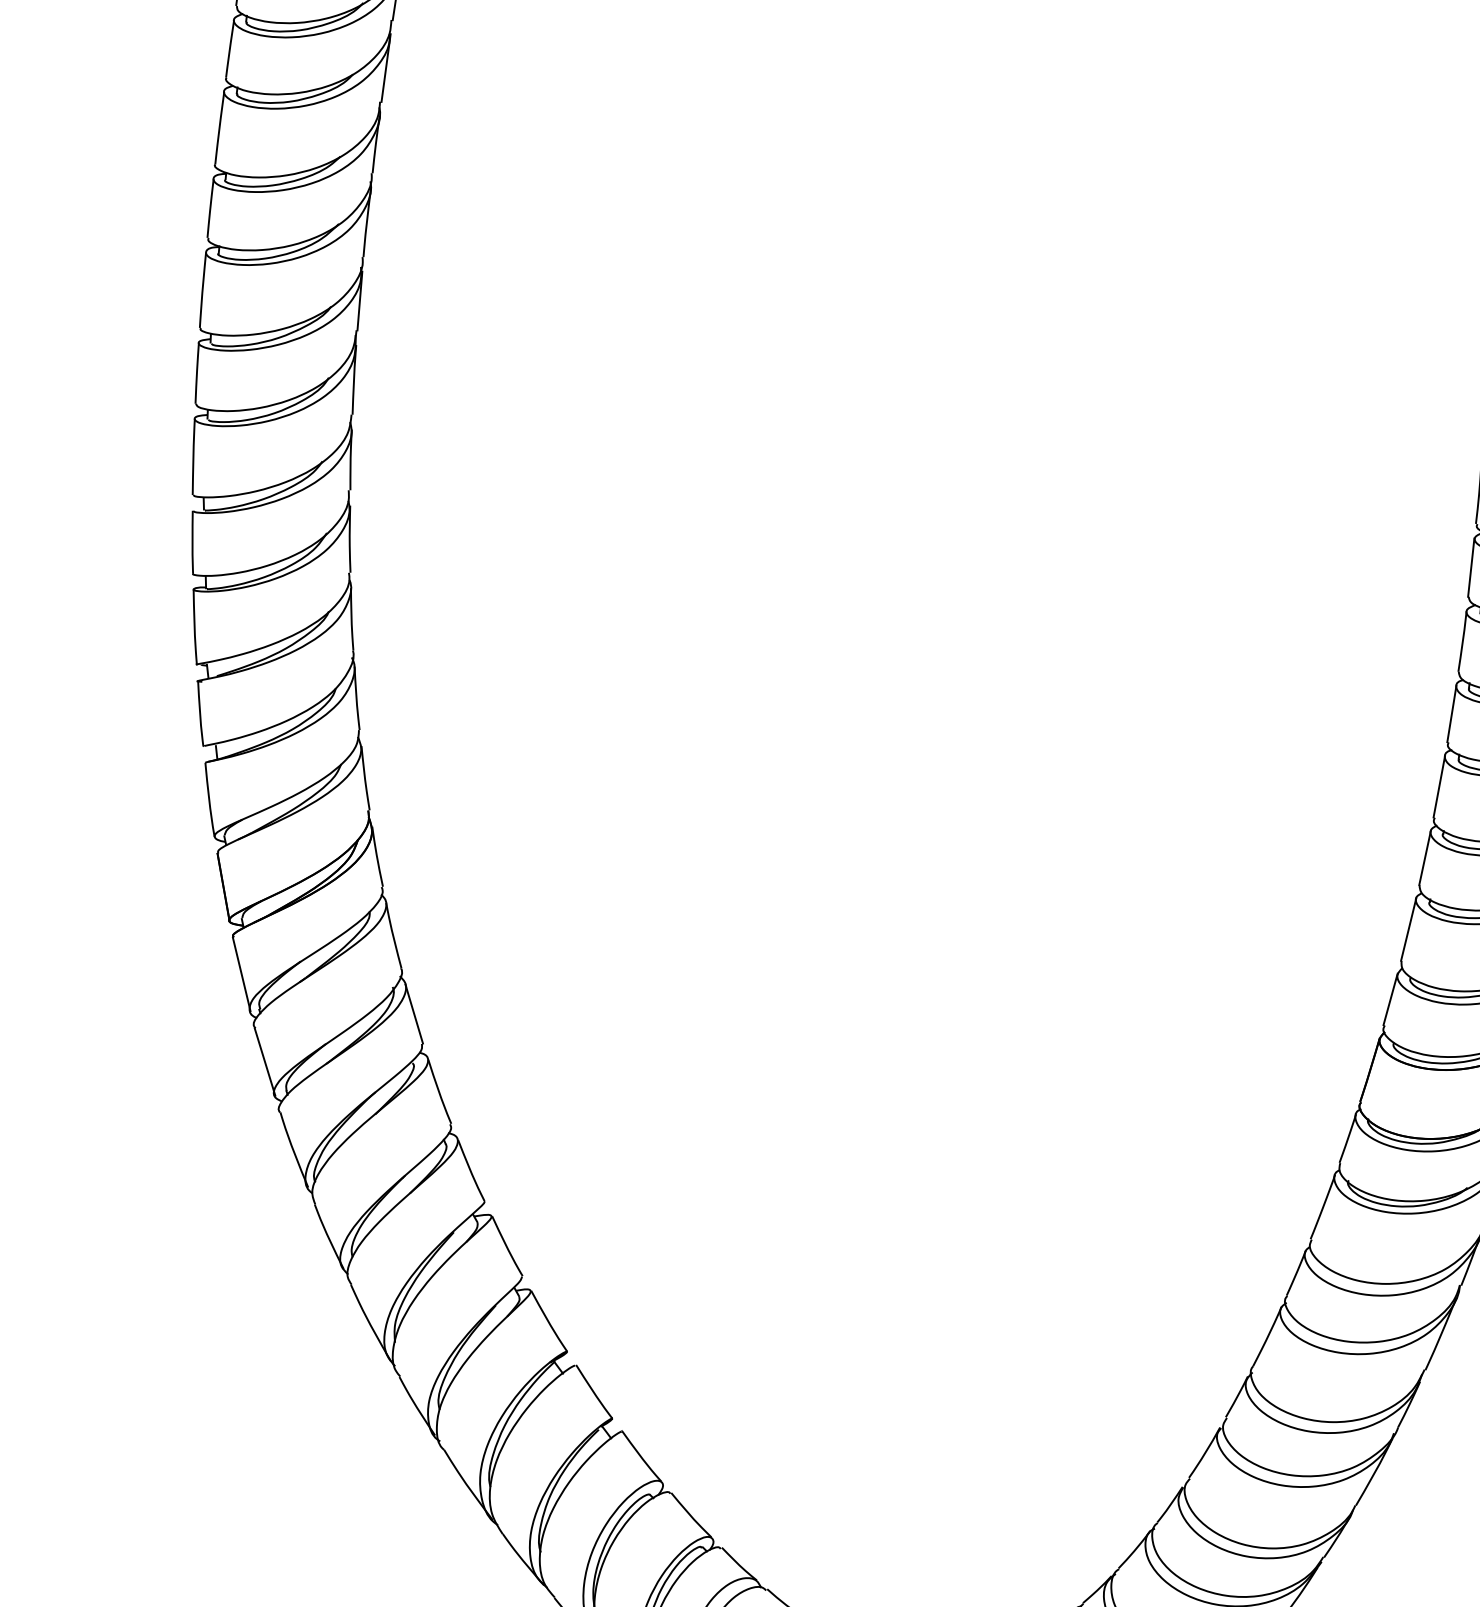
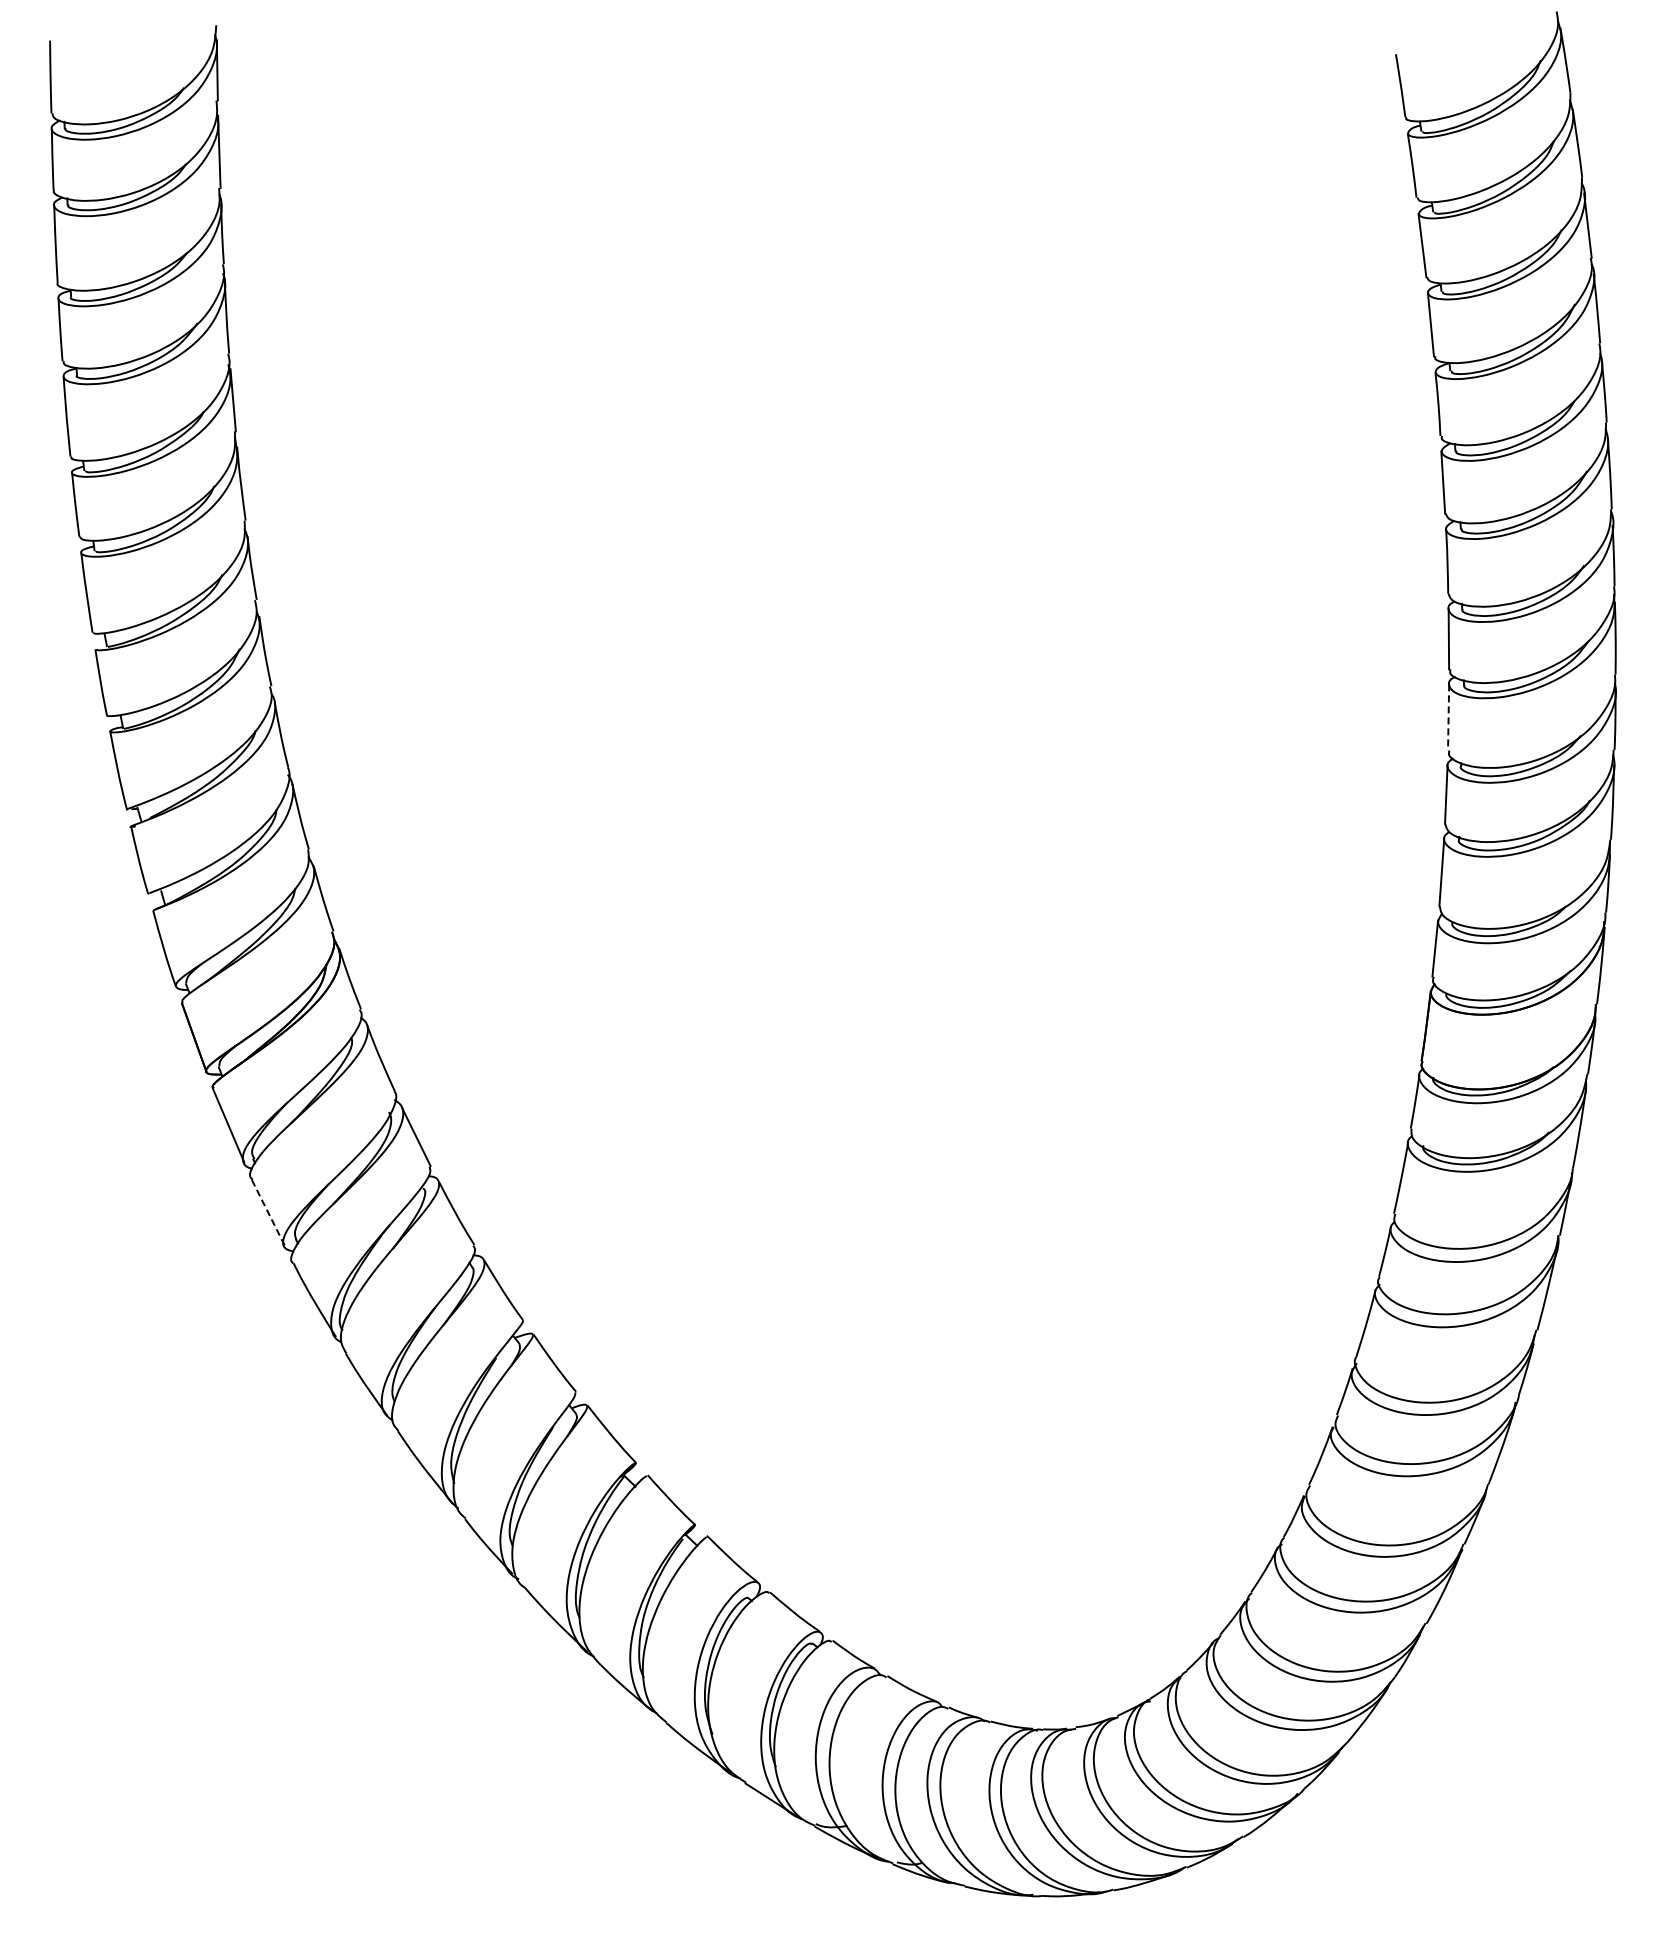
line: (1439, 786) -> (1448, 717), solid -> dashed
line: (264, 1062) -> (268, 1213), solid -> dashed

